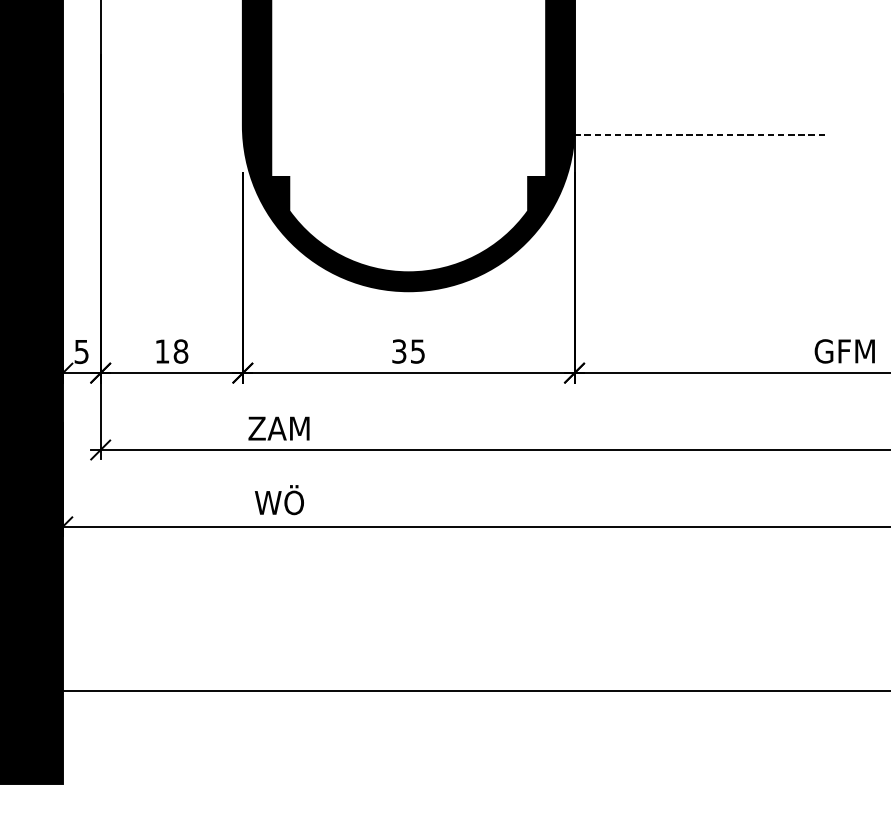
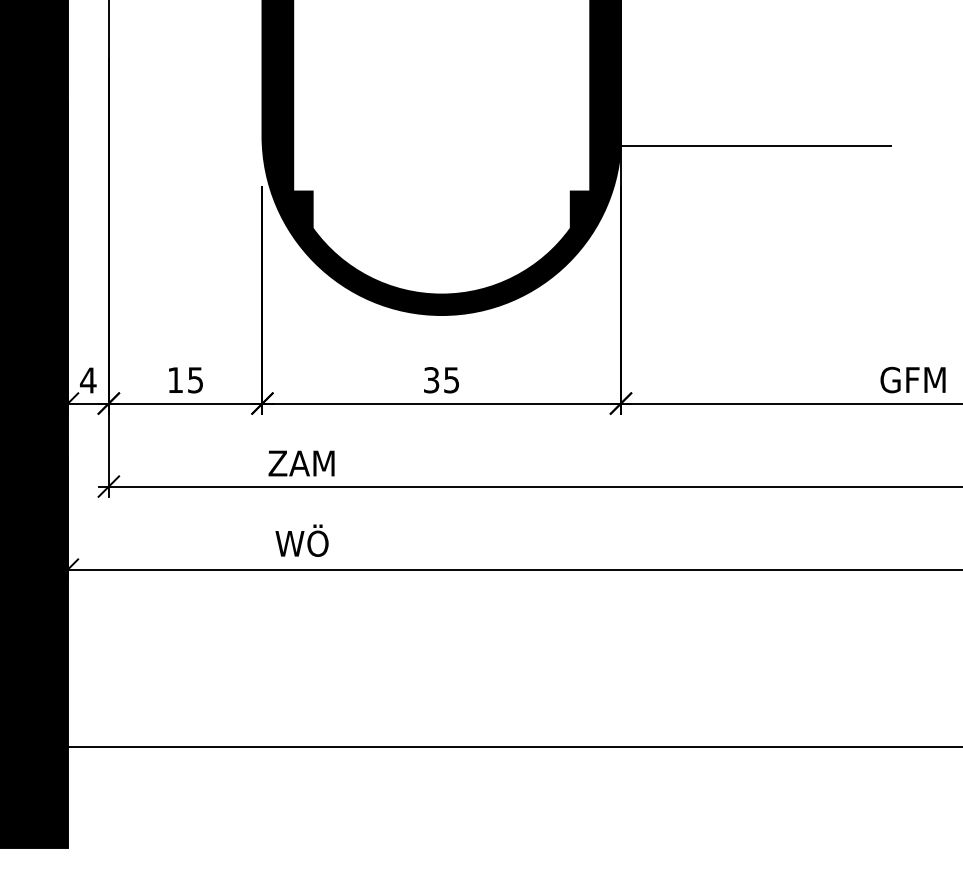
line: (699, 135) -> (756, 146), dashed -> solid
text: (81, 351) -> (88, 380), 5 -> 4
text: (180, 351) -> (195, 380), 18 -> 15

